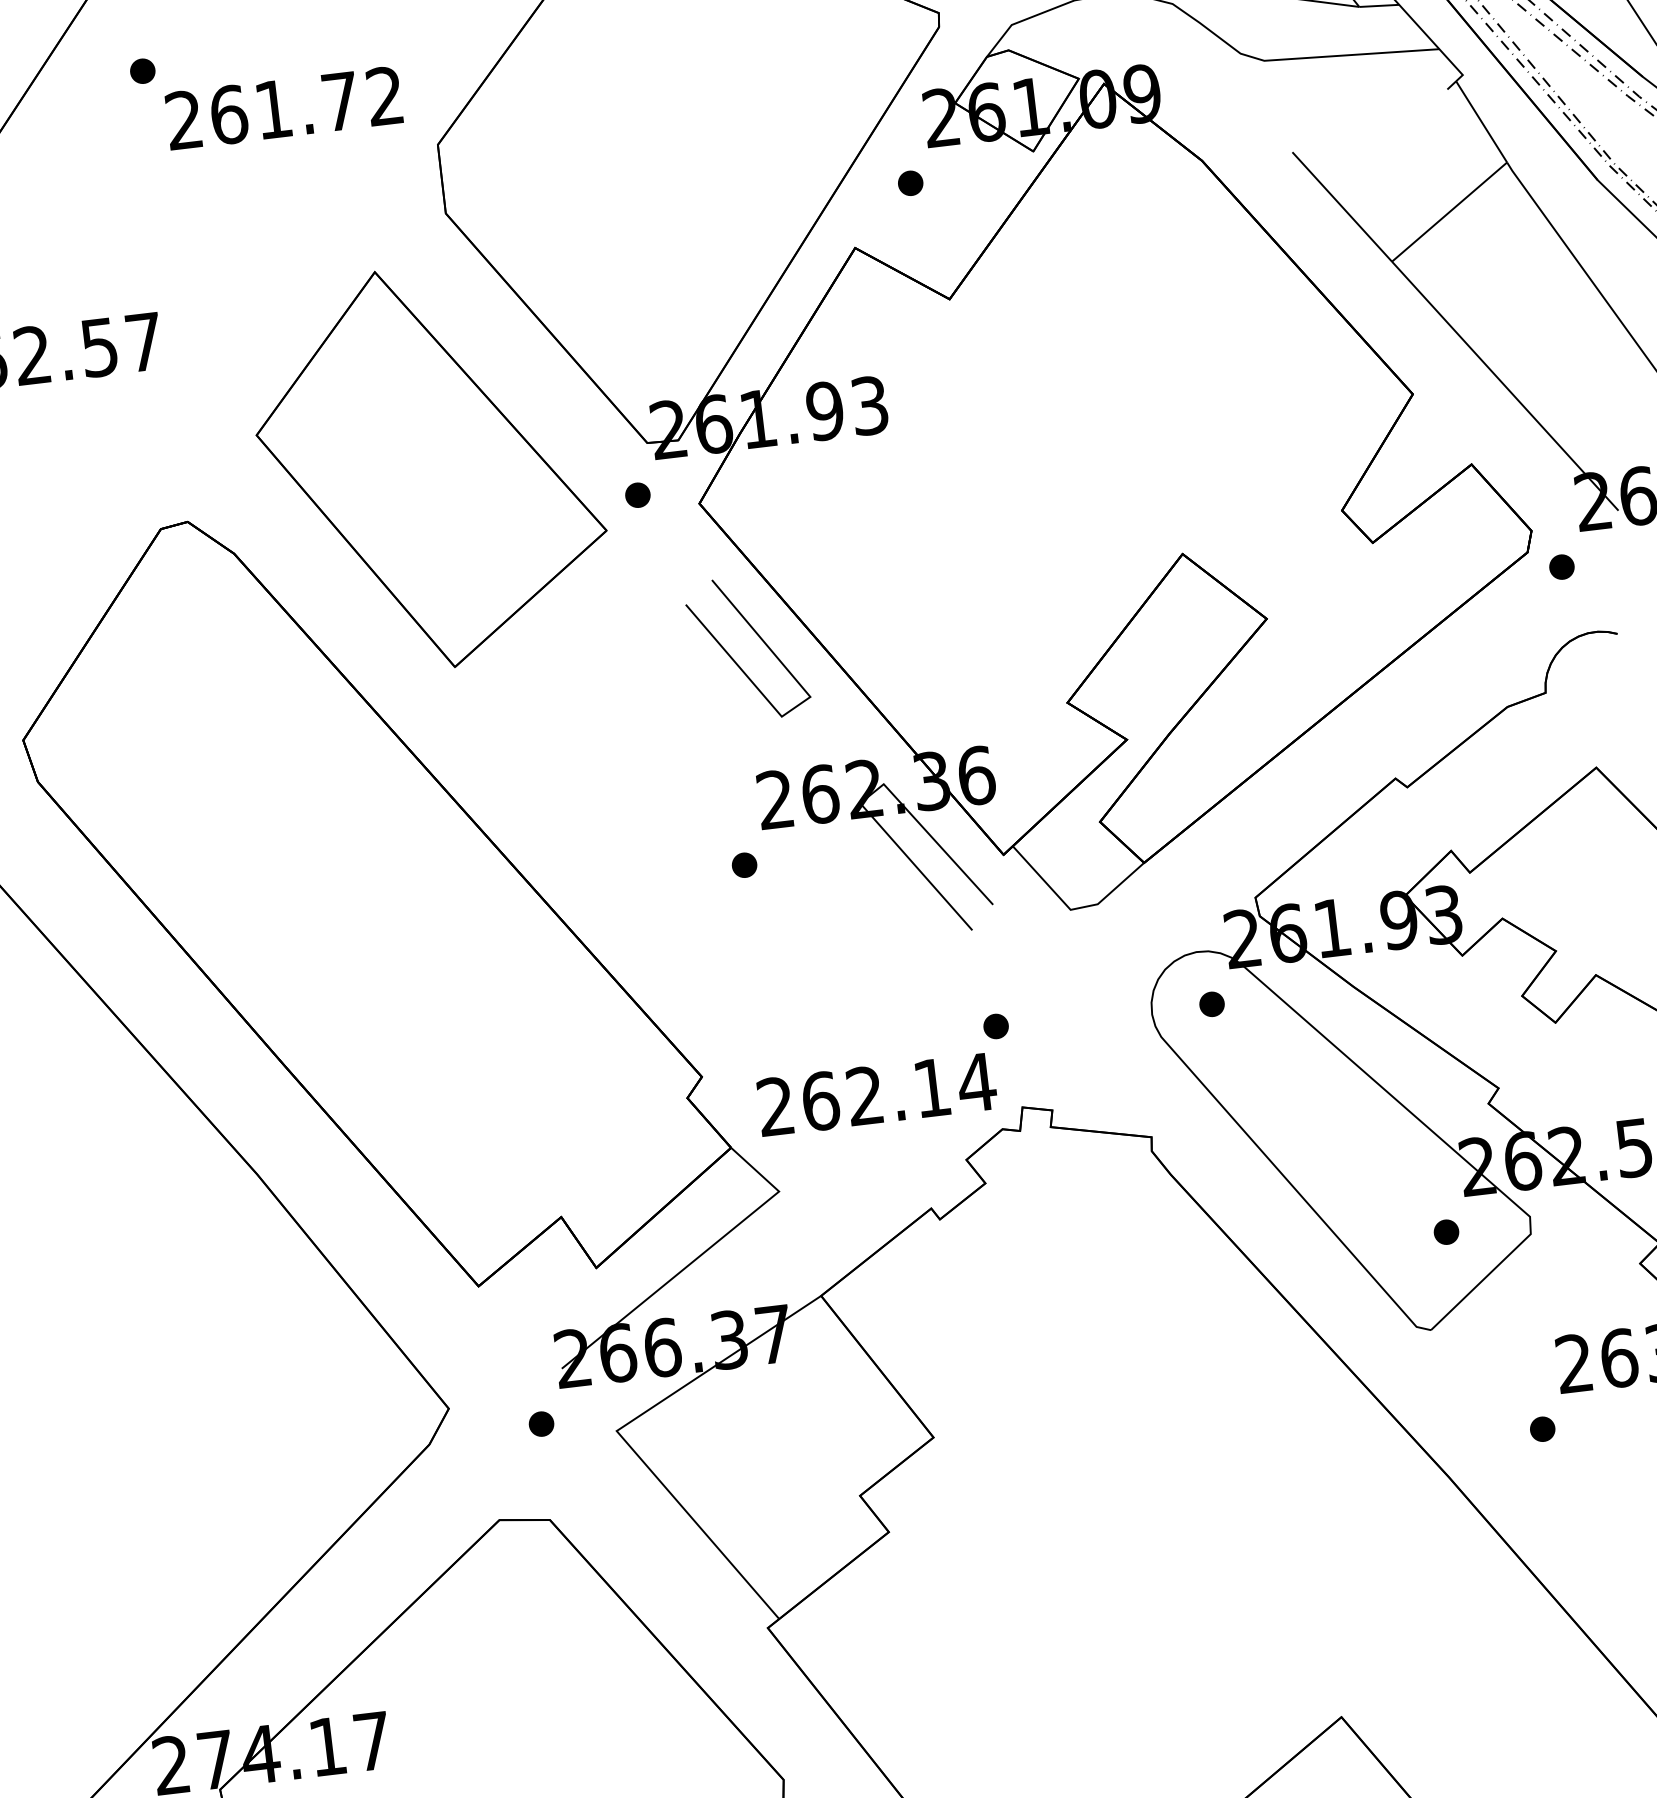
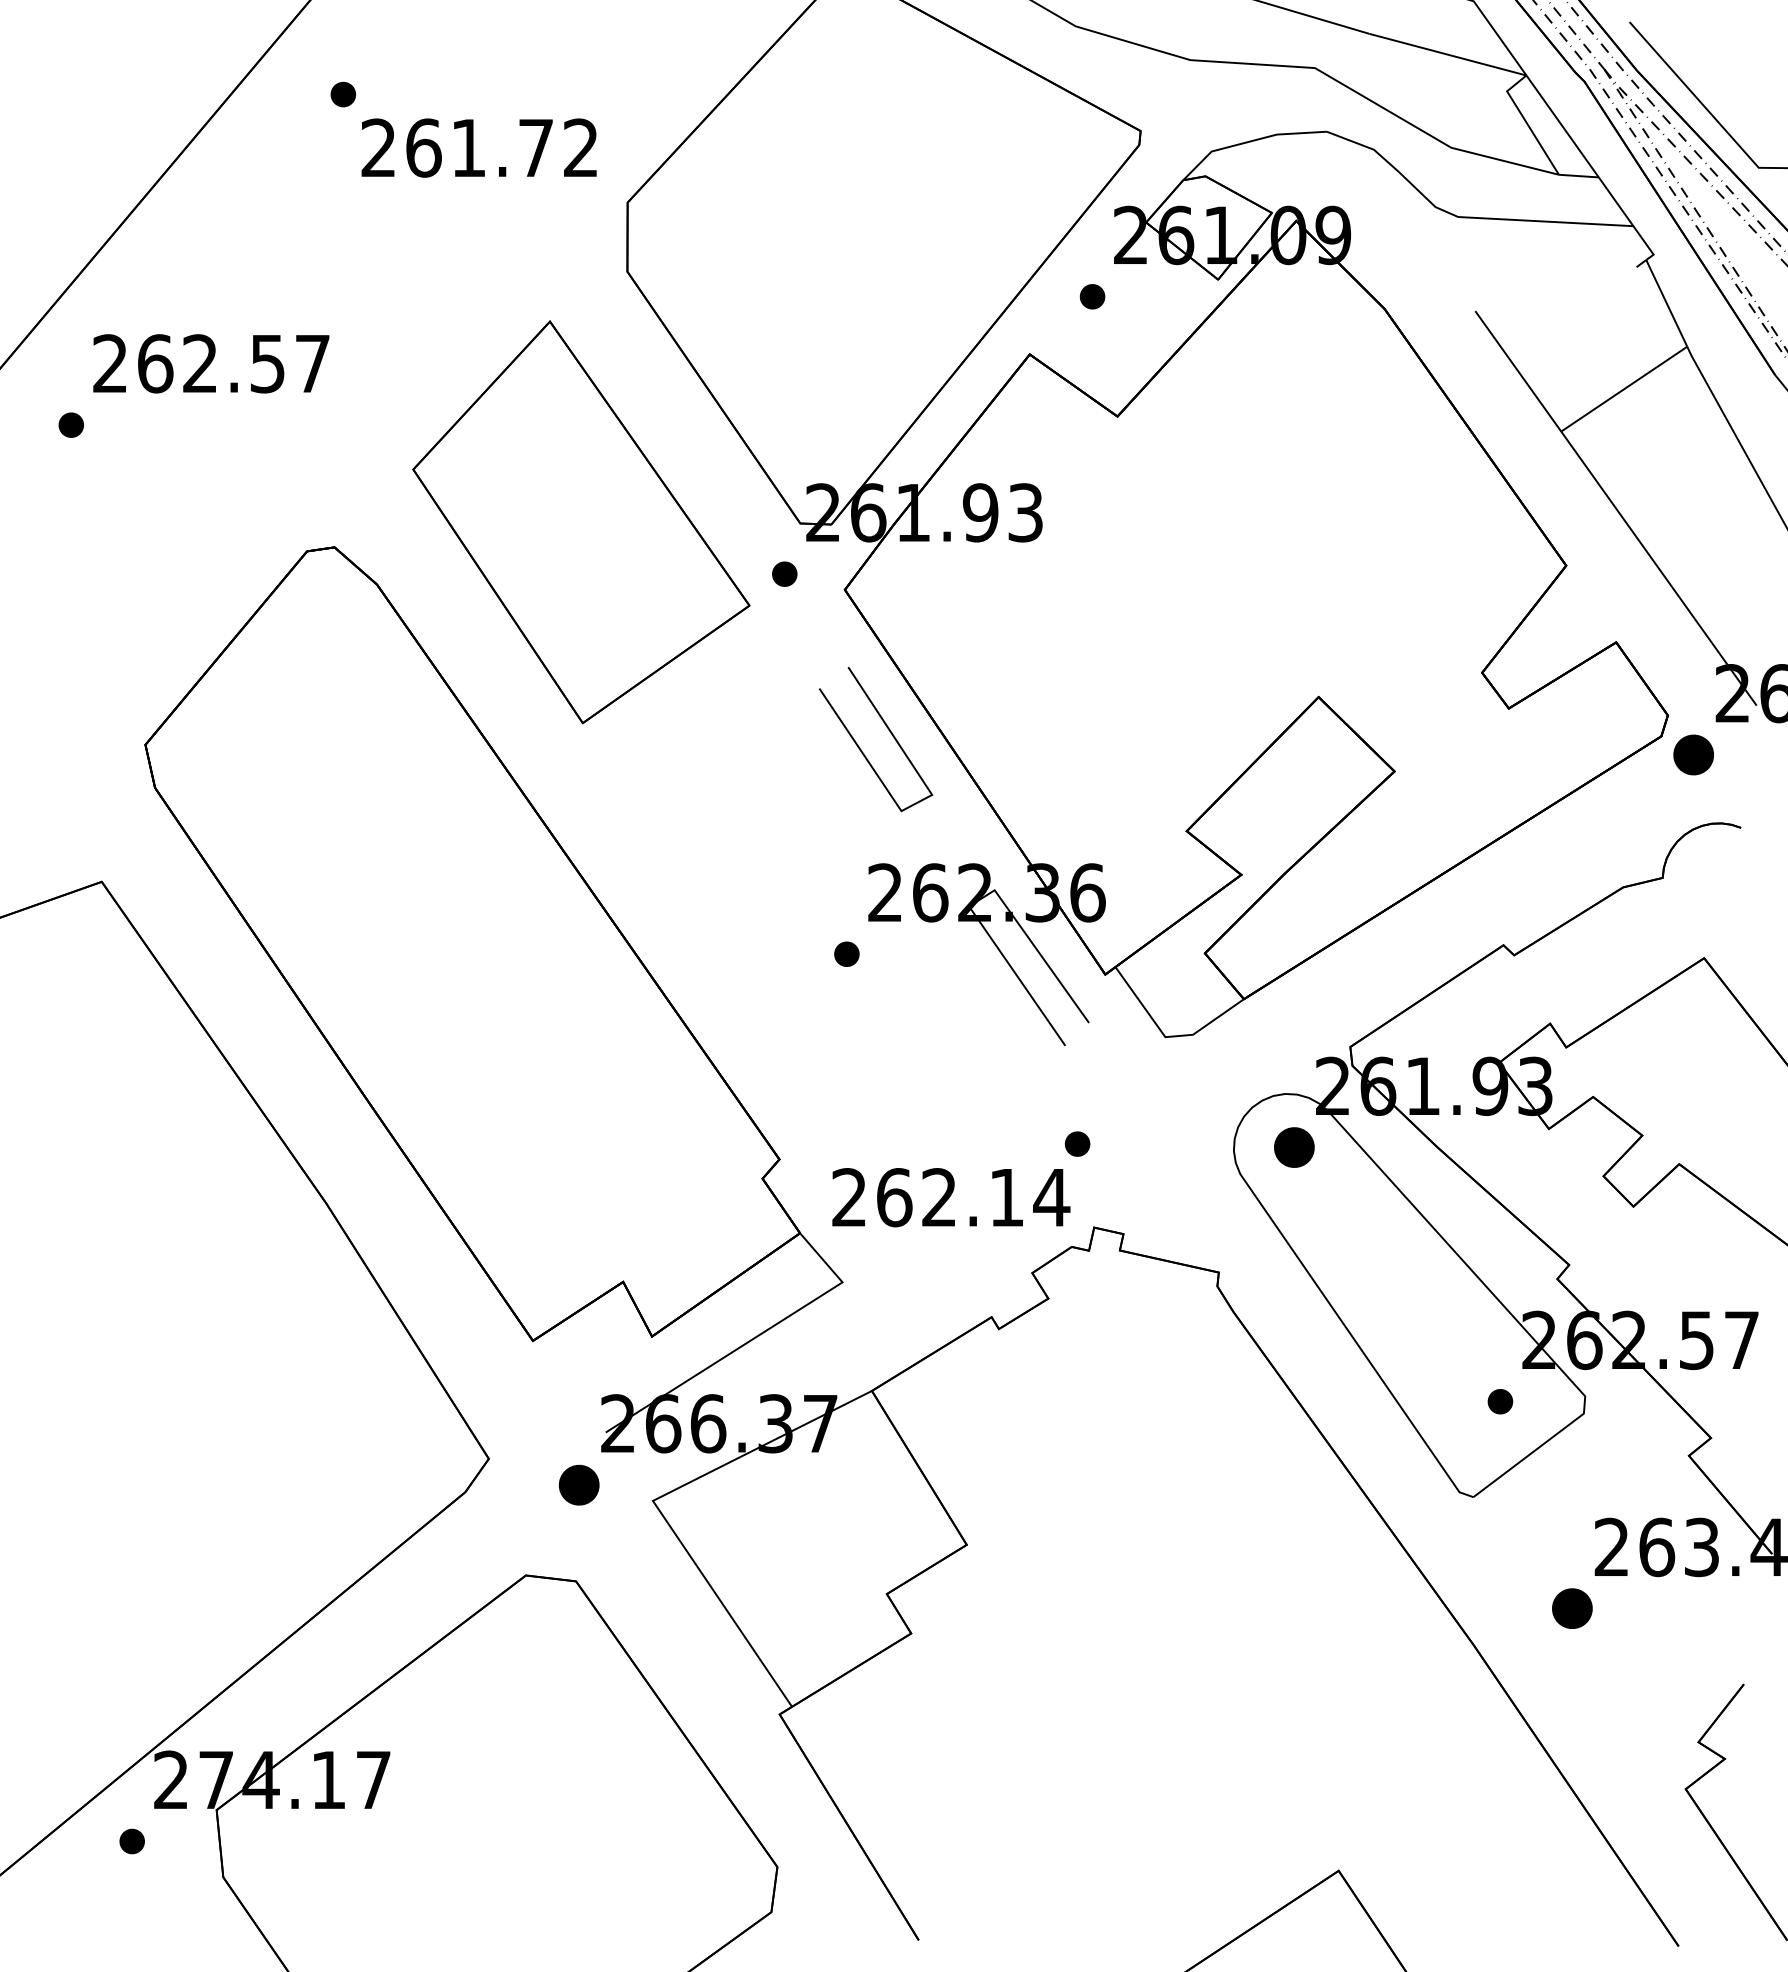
part: (1561, 566) -> (1693, 754), size x1.6
part: (1211, 1004) -> (1294, 1147), size x1.6
part: (540, 1423) -> (578, 1484), size x1.6
part: (1542, 1428) -> (1572, 1608), size x1.6

